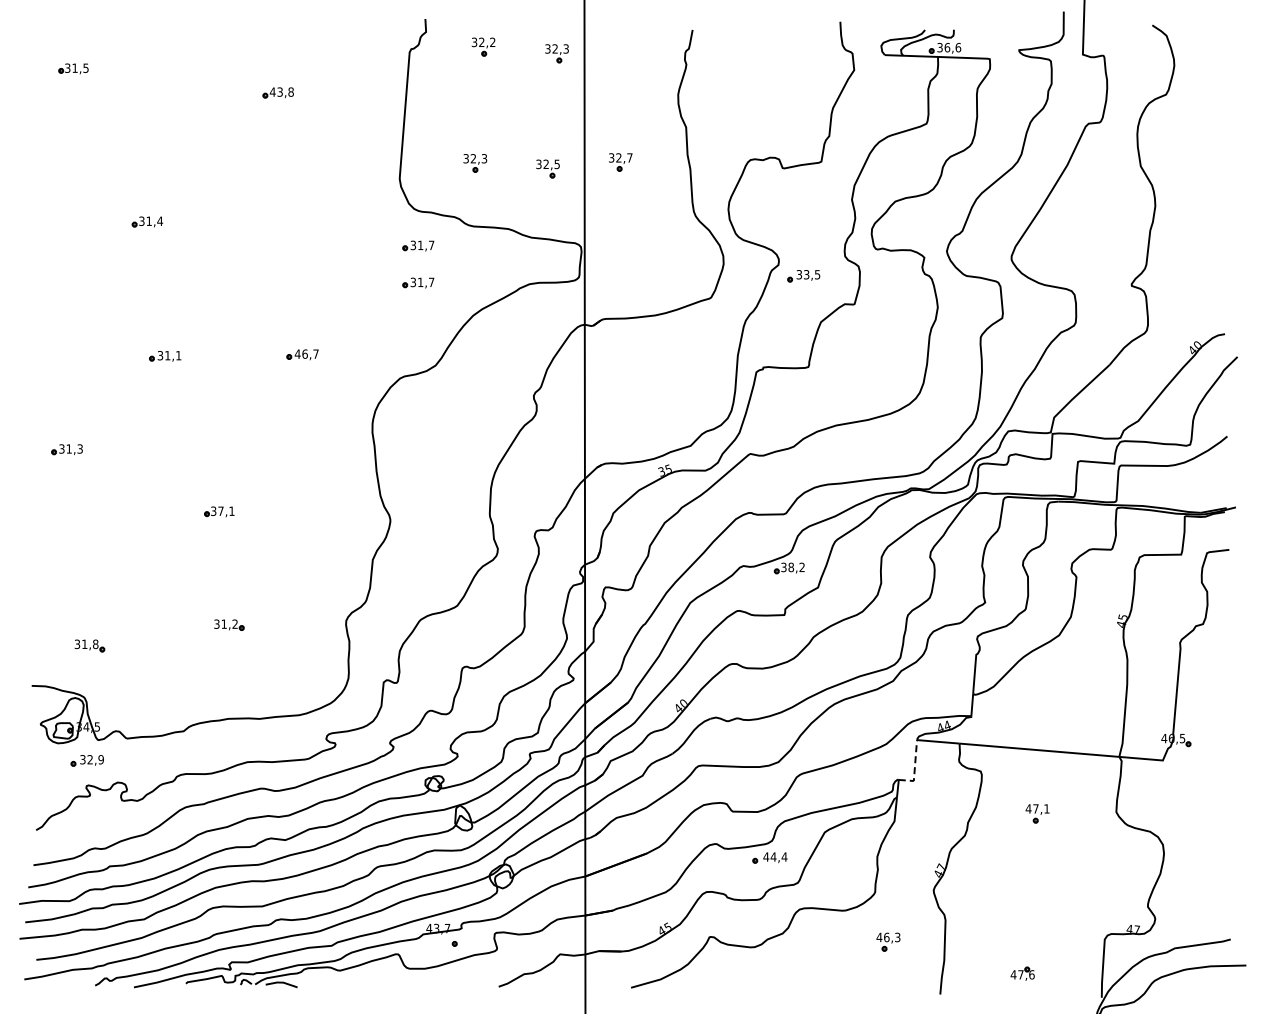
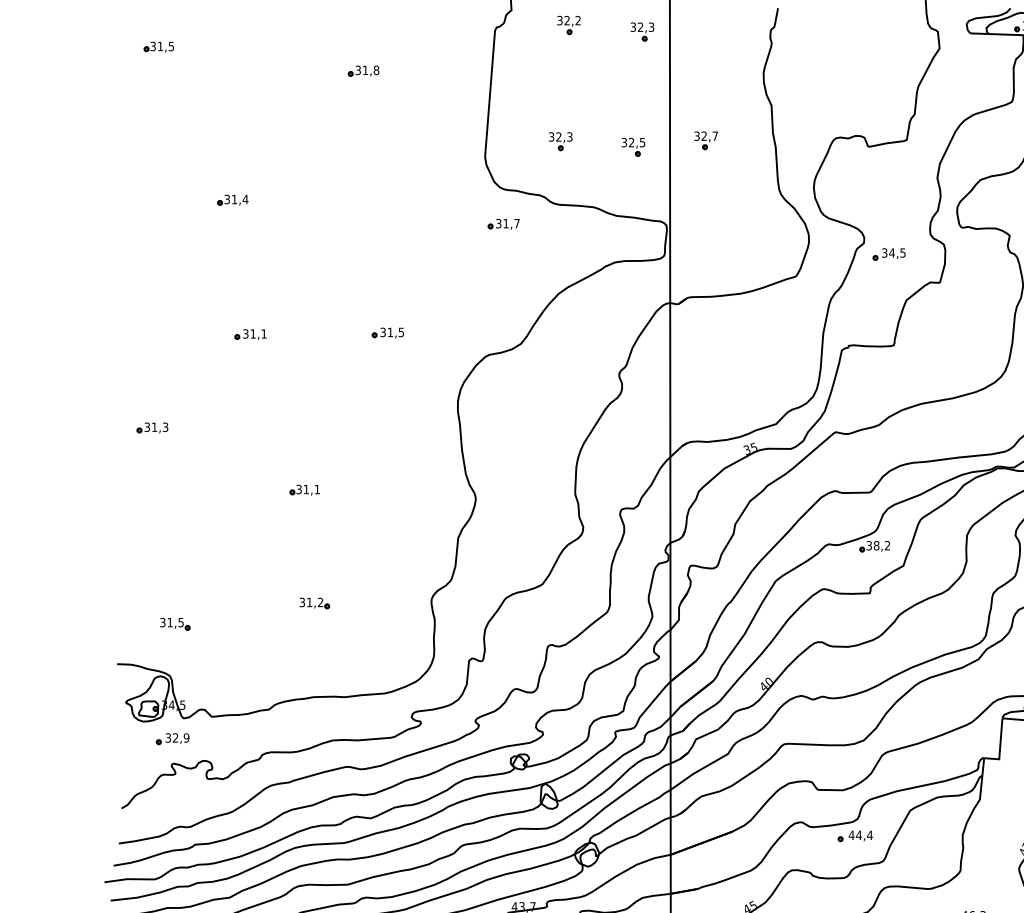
text: (275, 91) -> (360, 69), 43,8 -> 31,8
text: (806, 274) -> (891, 252), 33,5 -> 34,5
part: (418, 282) -> (503, 260), removed
text: (306, 353) -> (391, 331), 46,7 -> 31,5
text: (220, 510) -> (305, 488), 37,1 -> 31,1
text: (95, 644) -> (180, 622), 31,8 -> 31,5
line: (914, 767) -> (999, 745), dashed -> solid

